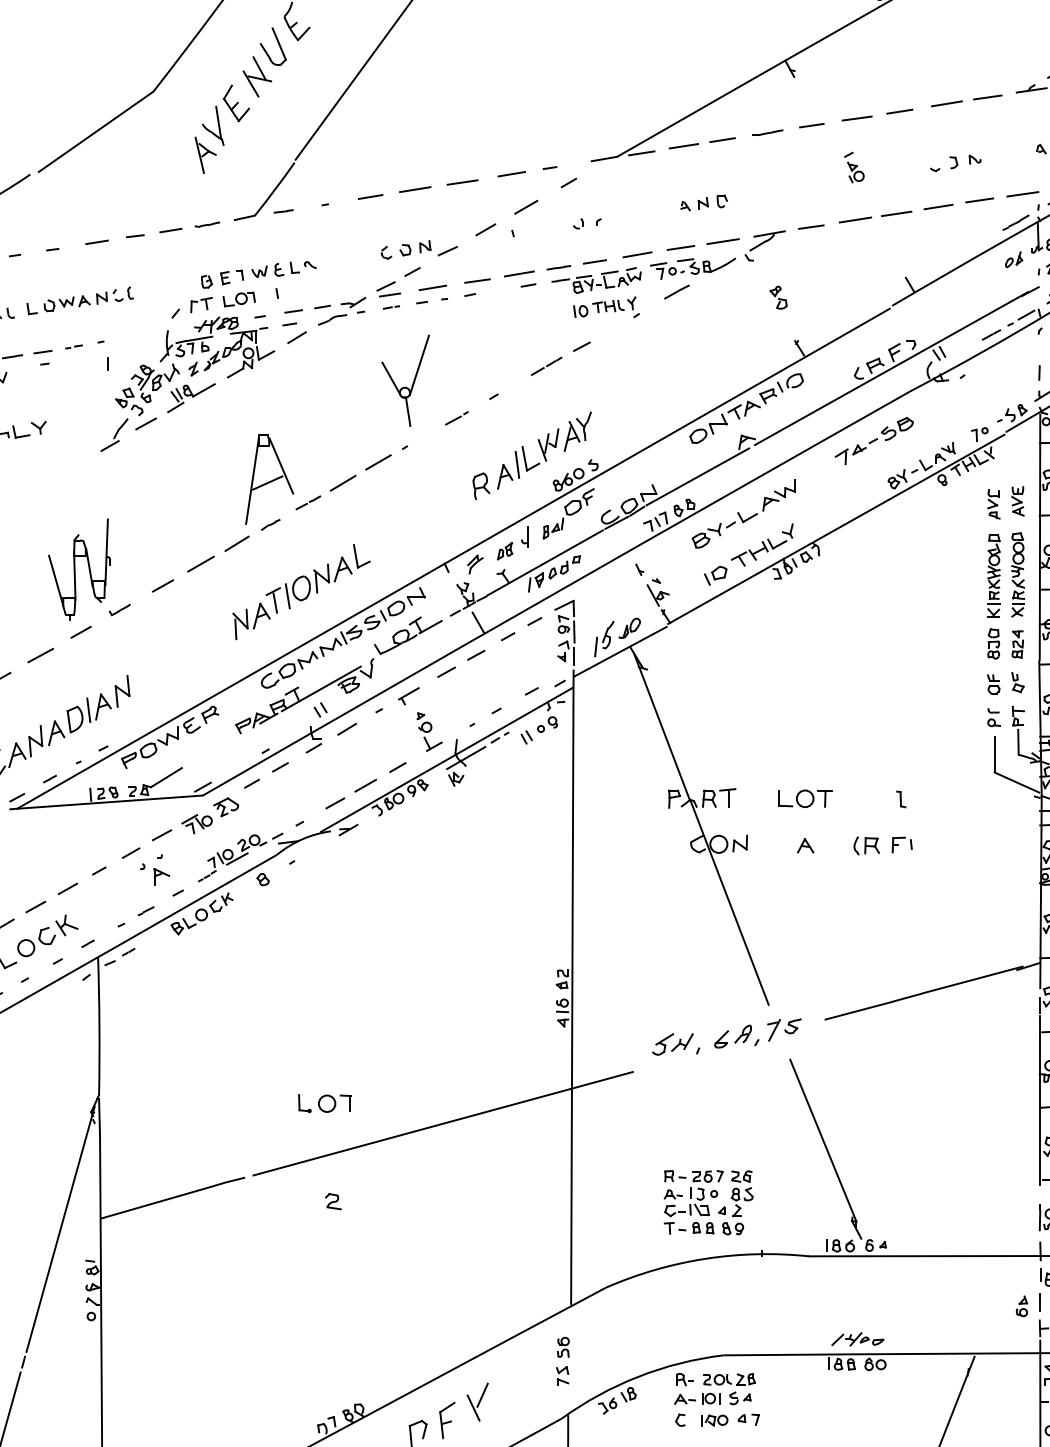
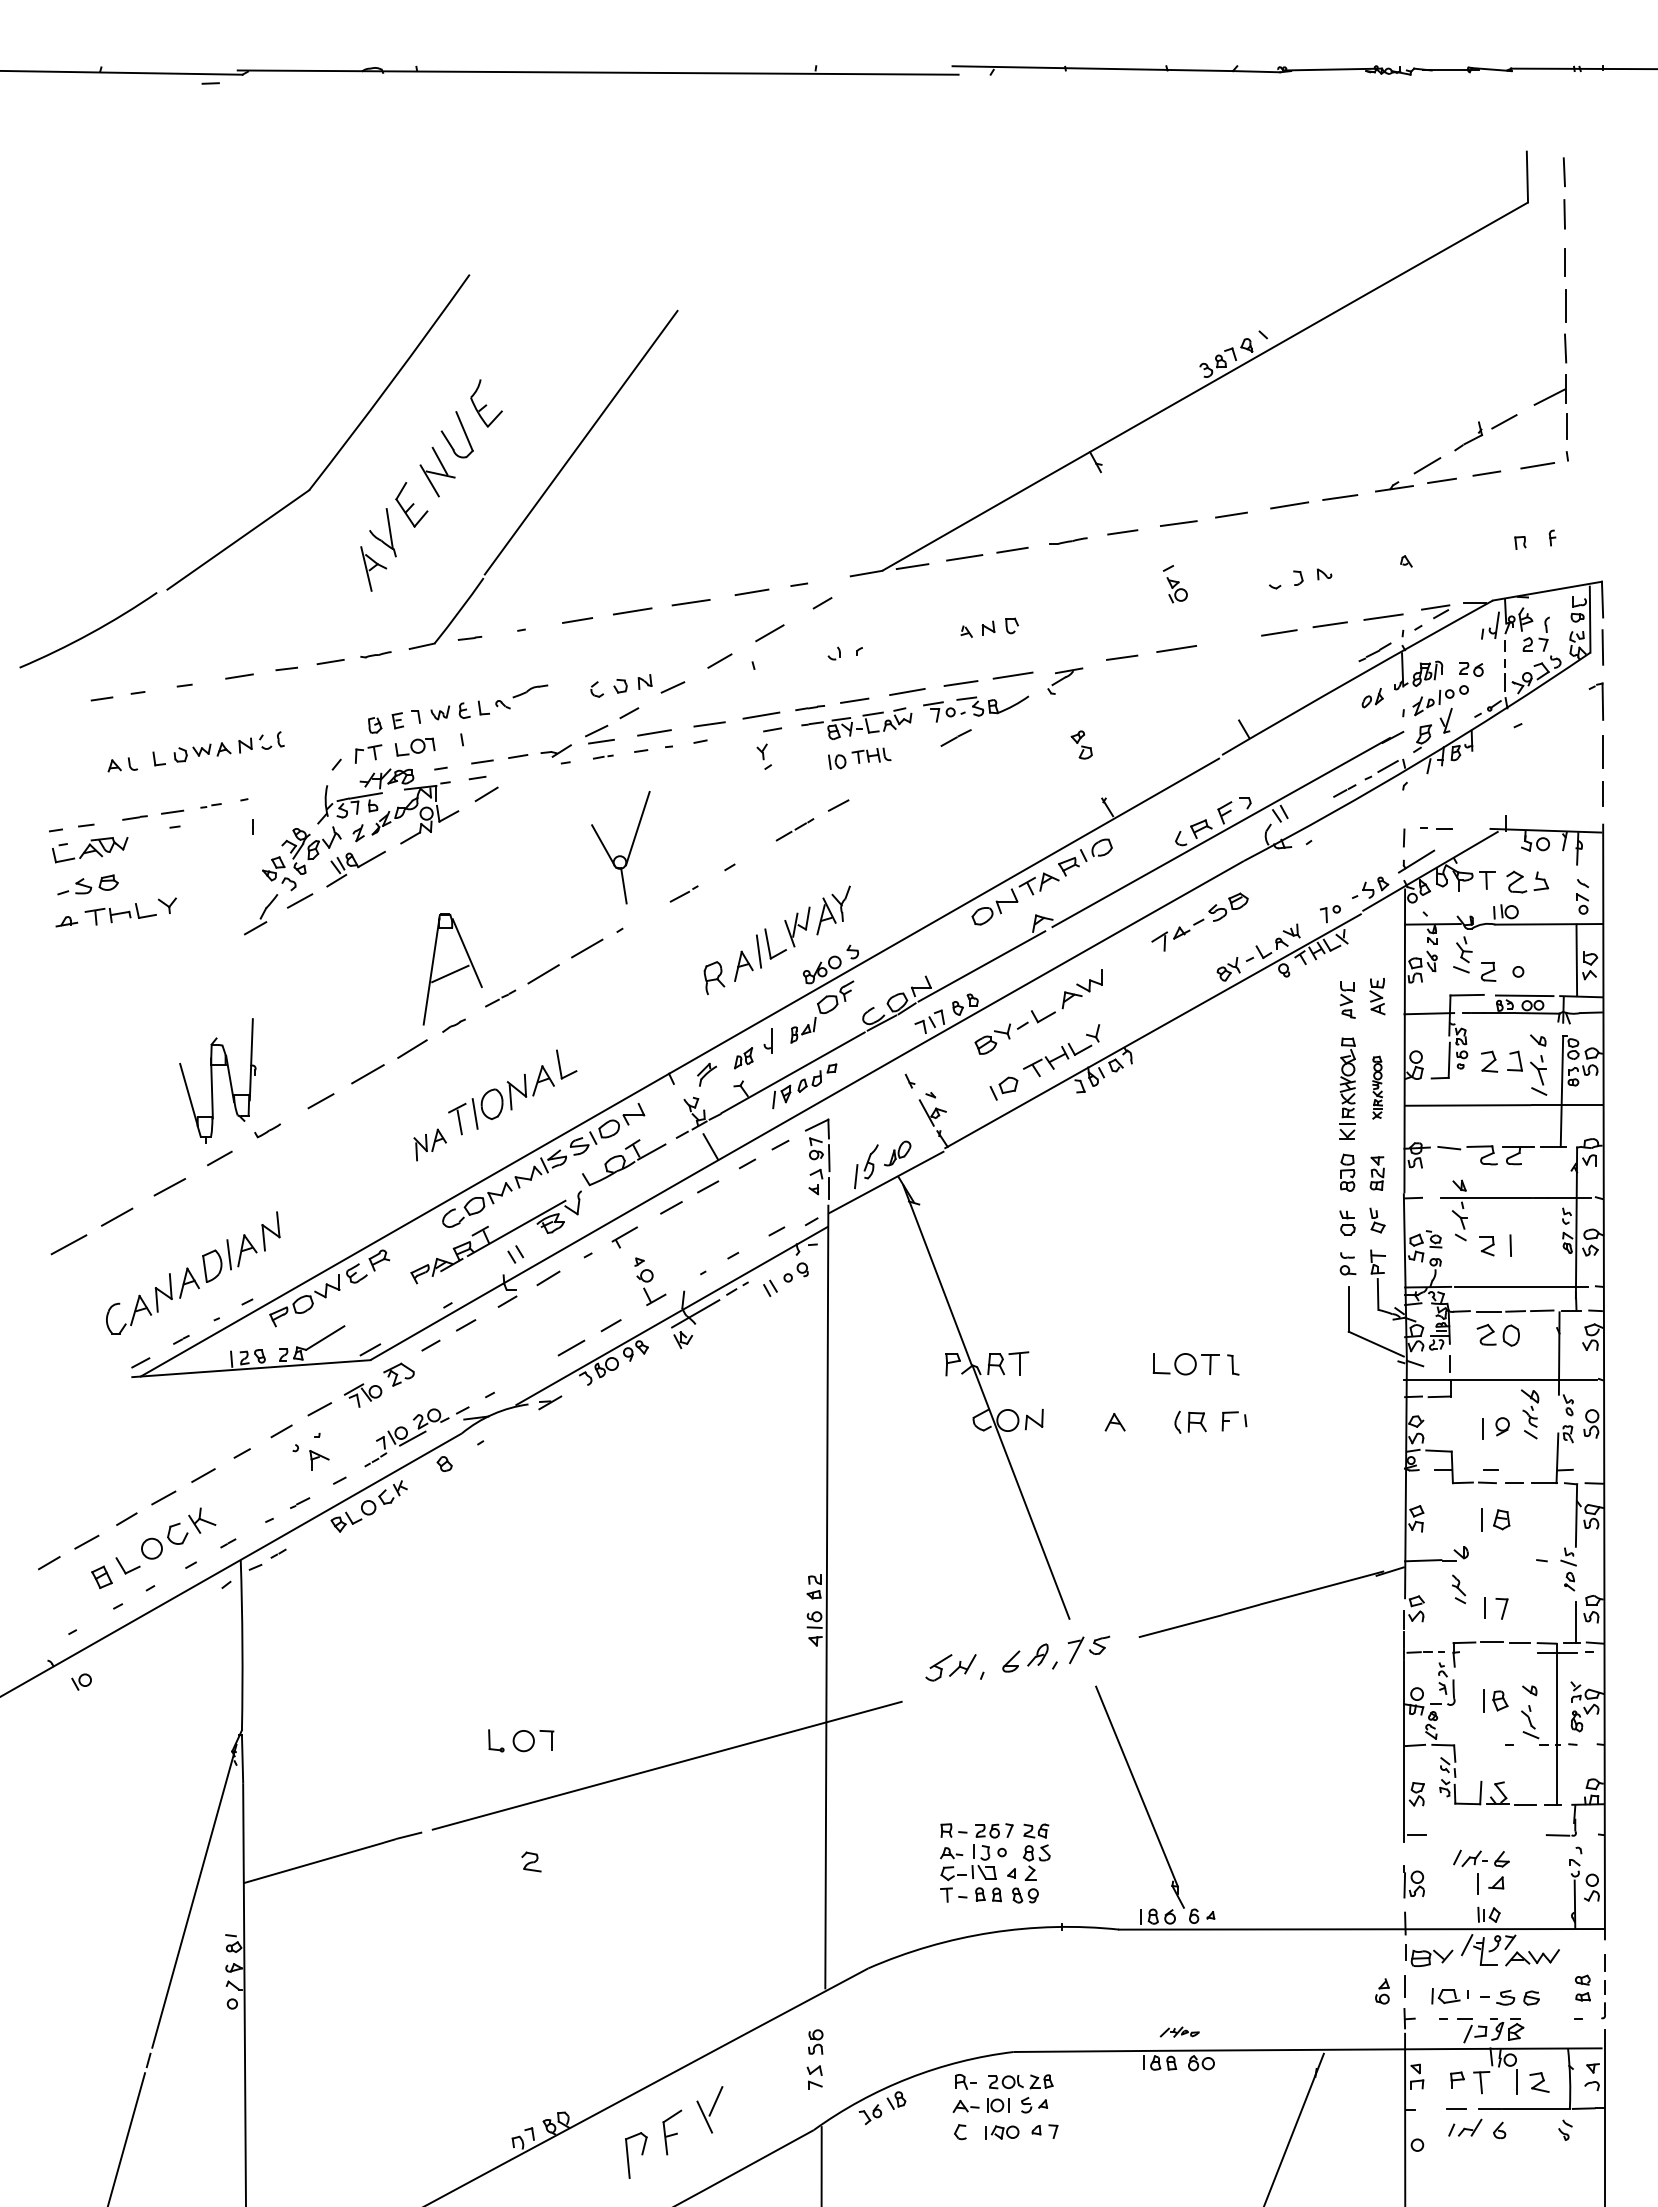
line: (896, 213) -> (1227, 641), removed
part: (765, 246) -> (1065, 681), size x0.7
part: (632, 307) -> (763, 756), moved
part: (332, 319) -> (530, 691), moved
part: (1017, 574) -> (1377, 1087), size x0.6
part: (250, 621) -> (429, 1144), size x0.7
part: (805, 799) -> (1185, 1364), moved
line: (334, 803) -> (533, 1369), removed
part: (857, 1338) -> (1179, 2031), size x0.6

